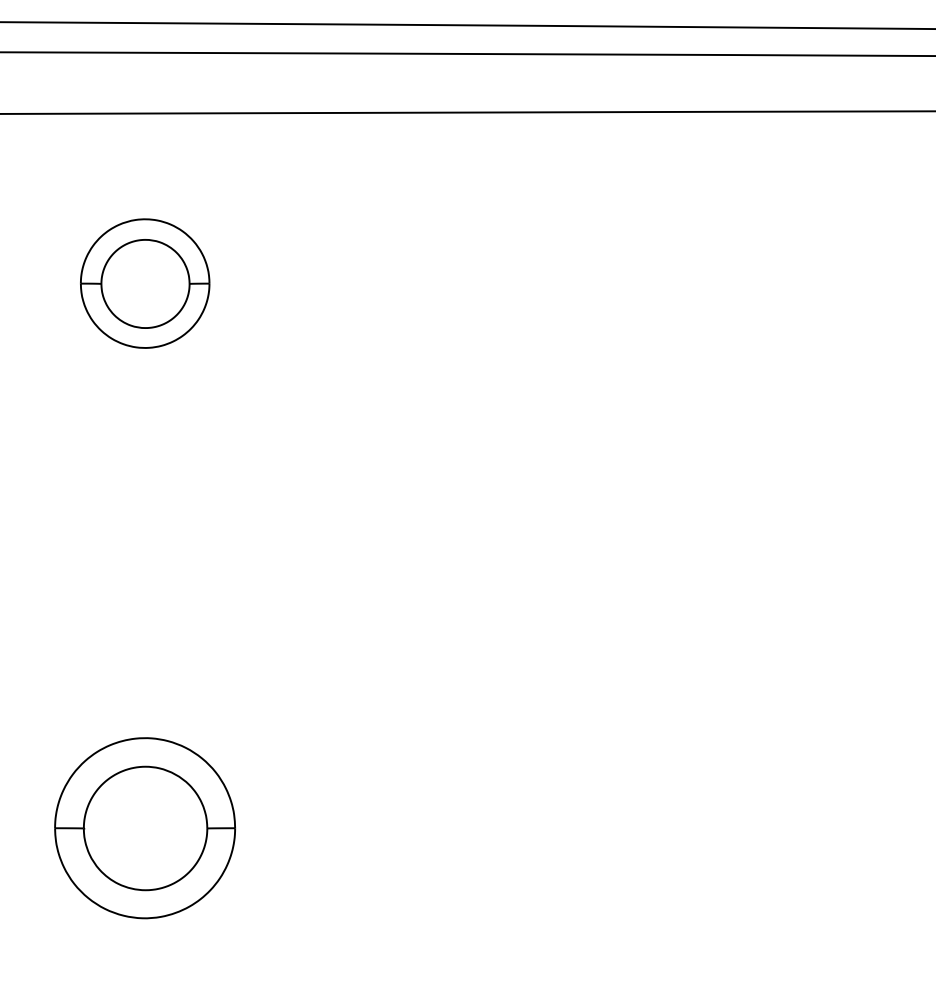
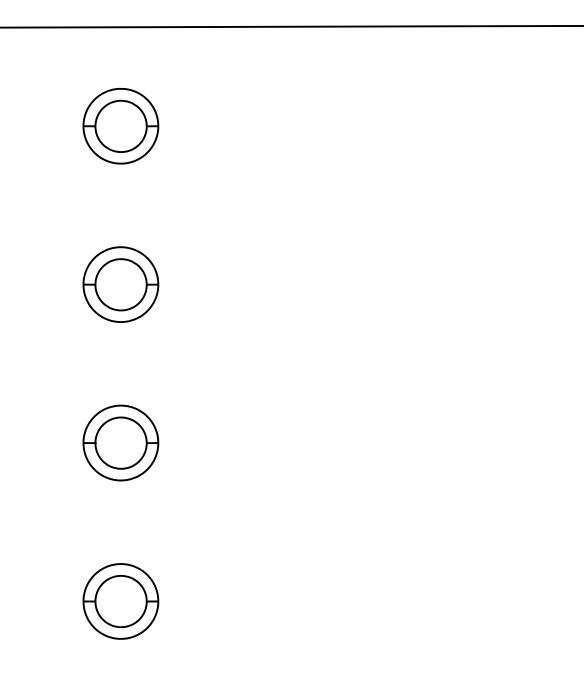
part: (144, 555) -> (120, 284), added
part: (144, 827) -> (120, 442), size x0.71

